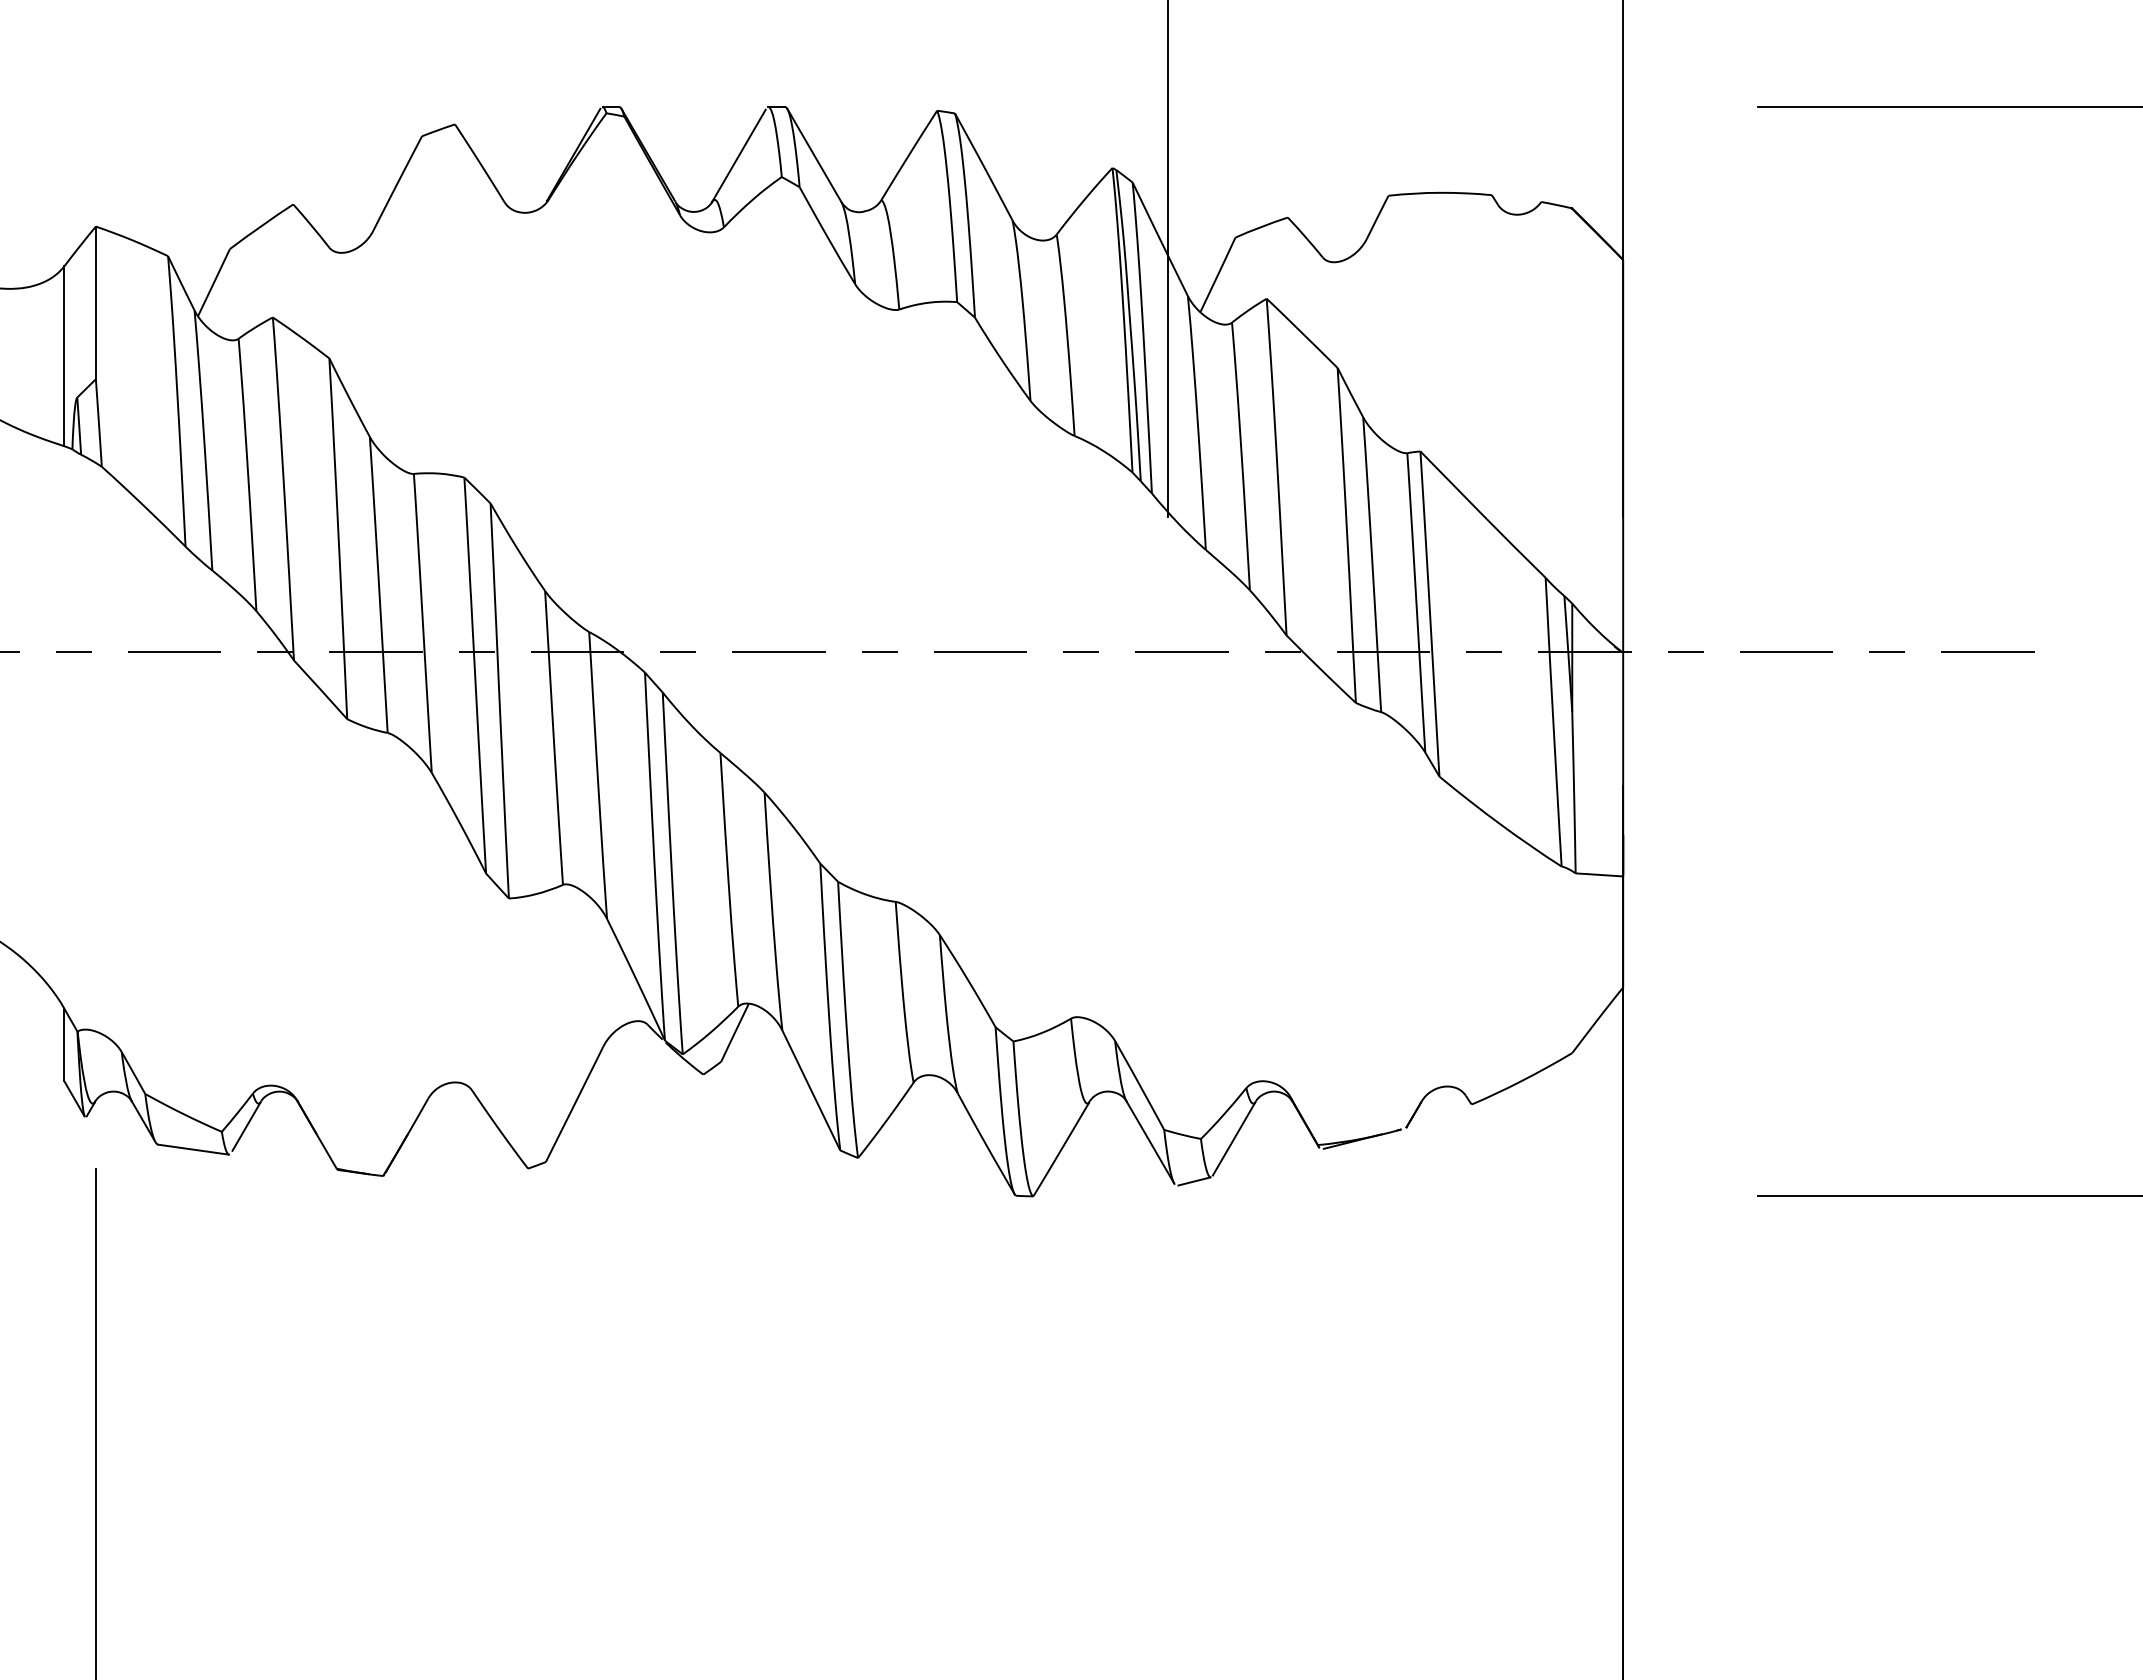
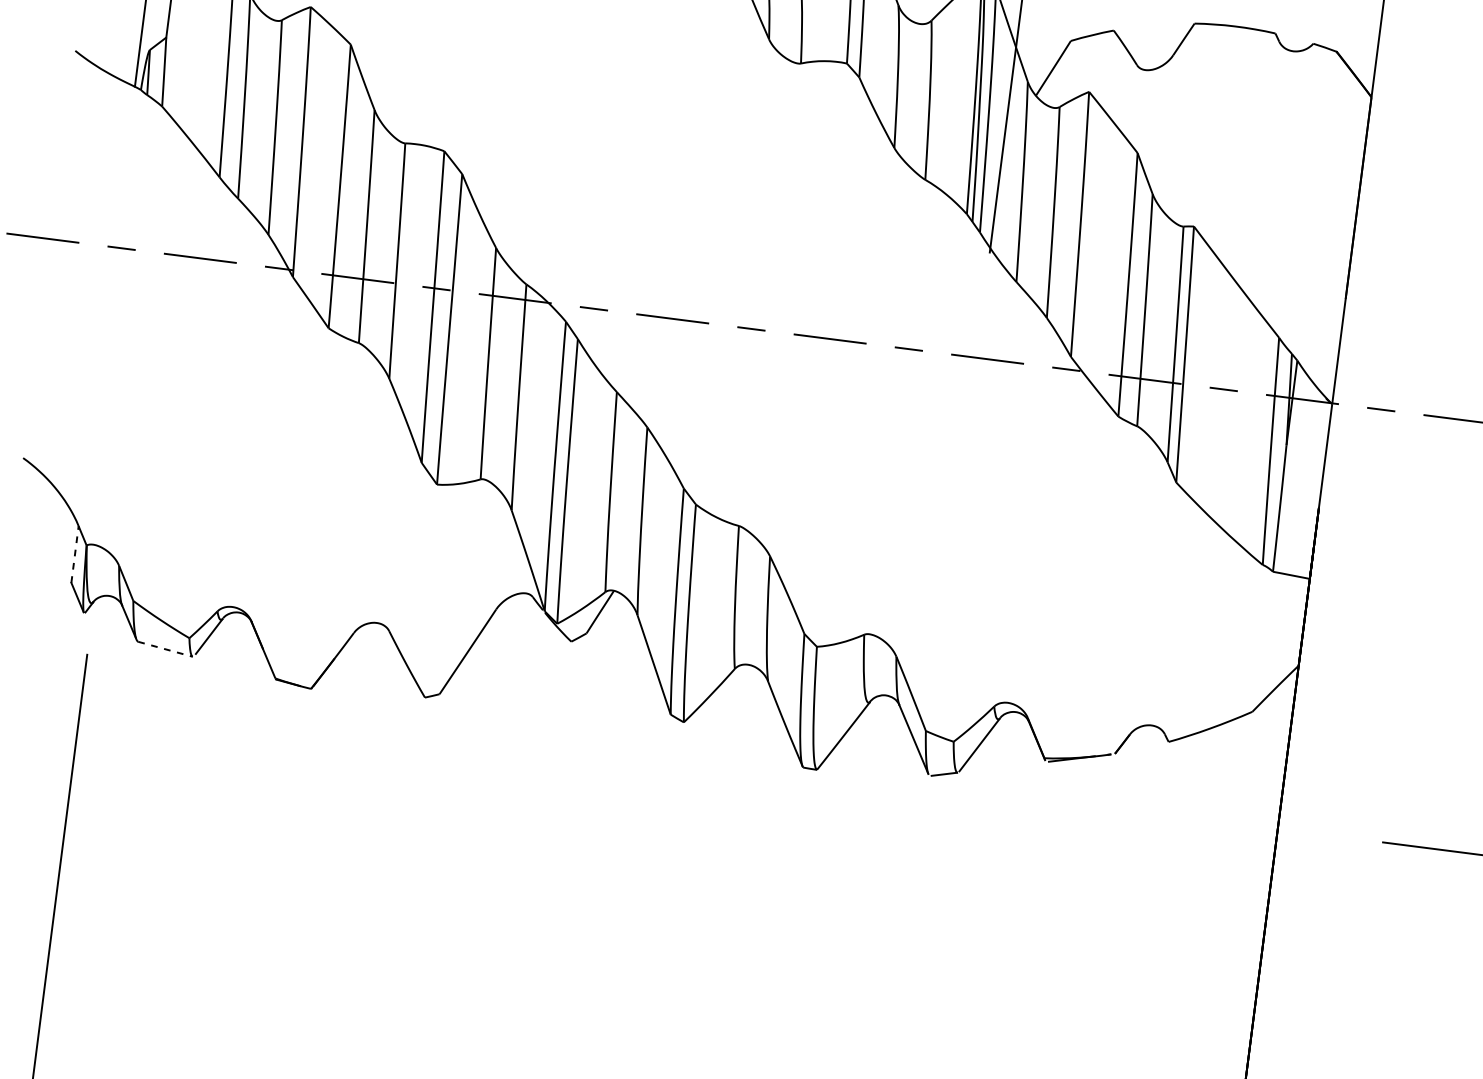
line: (64, 1044) -> (75, 554), solid -> dashed
line: (193, 1149) -> (165, 649), solid -> dashed

